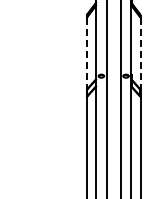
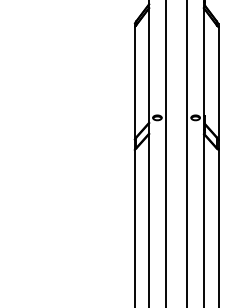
line: (140, 53) -> (218, 82), dashed -> solid
line: (86, 54) -> (134, 84), dashed -> solid

